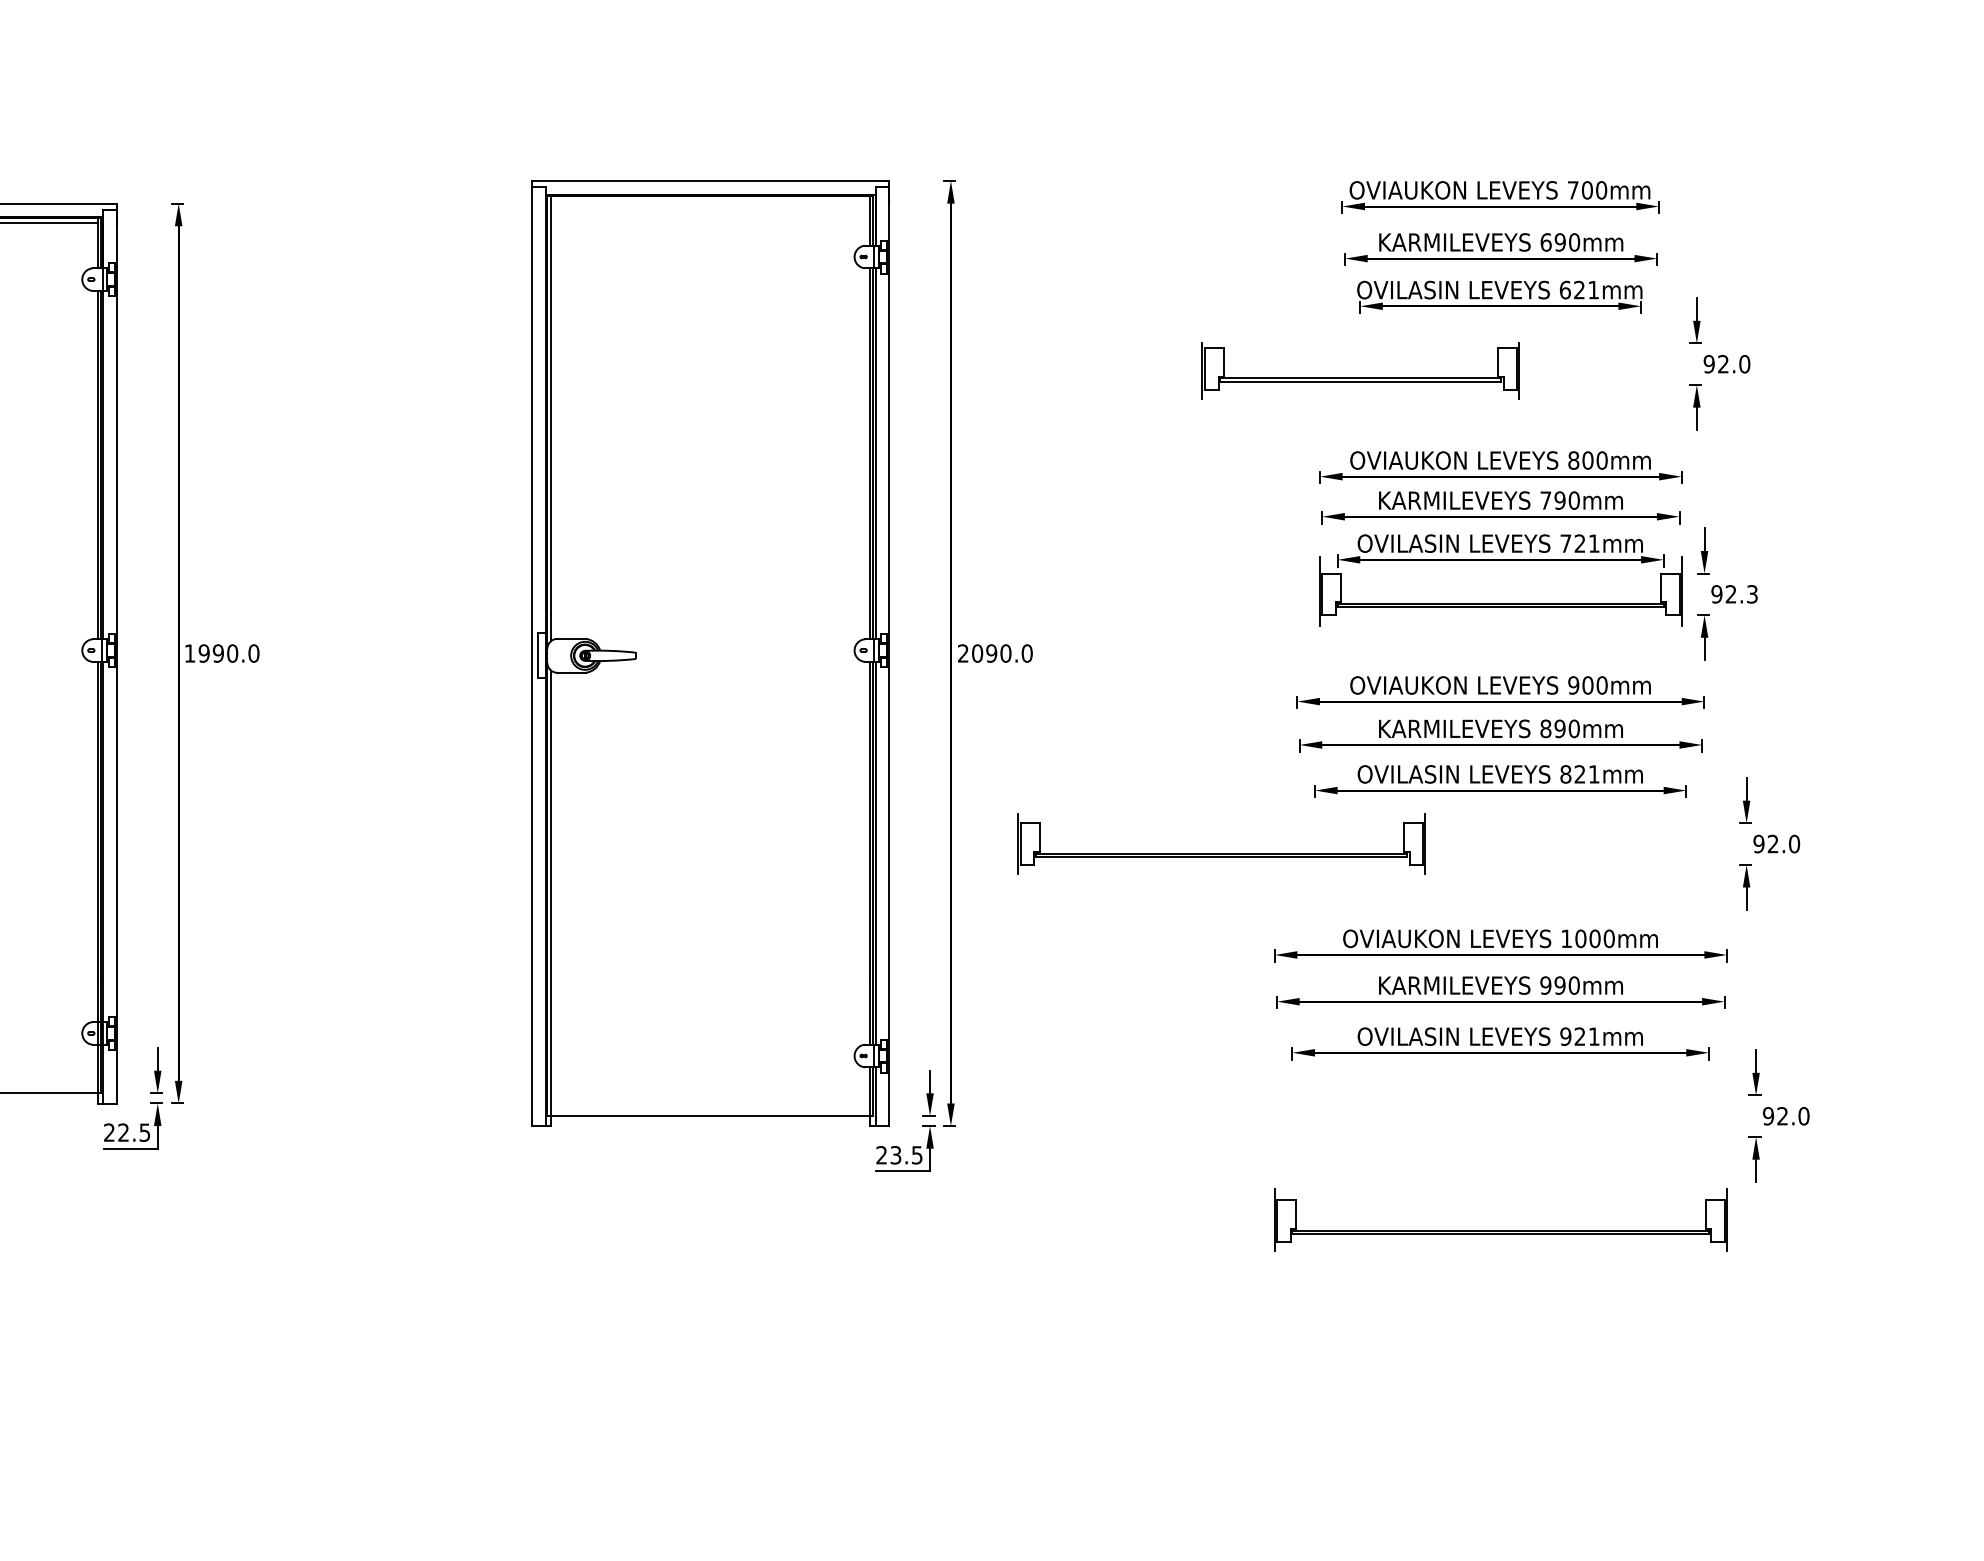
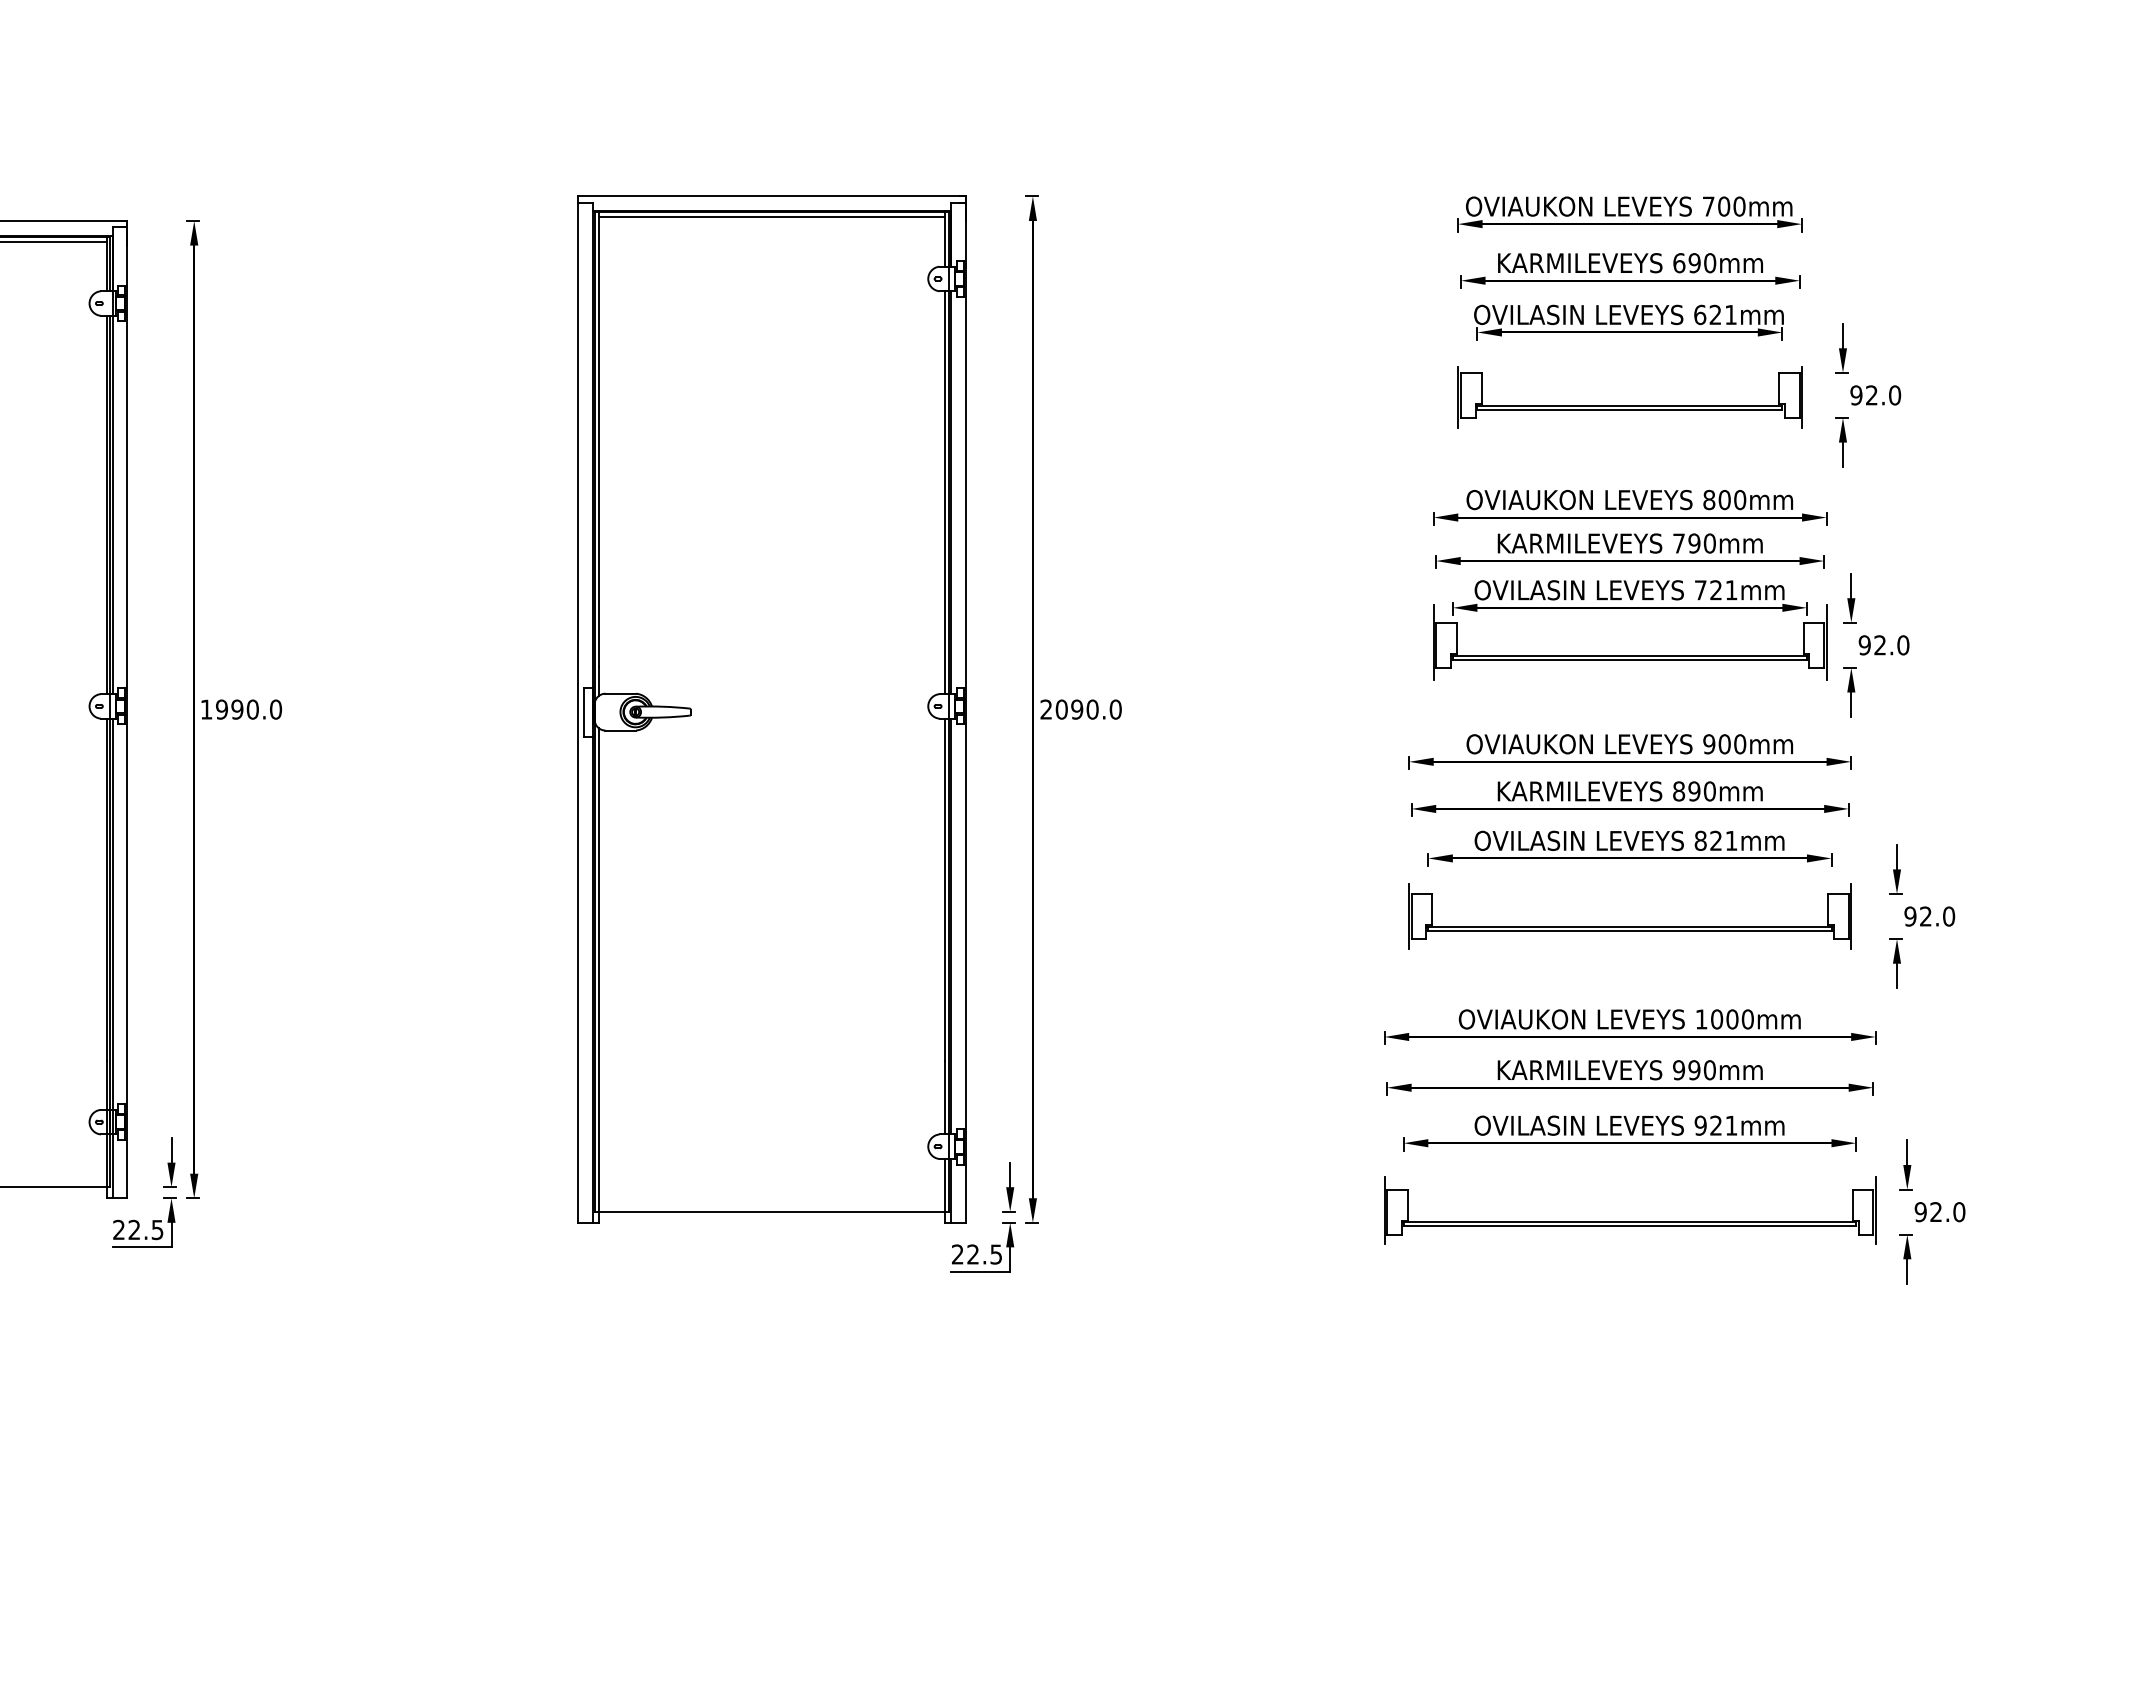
line: (710, 200) -> (771, 217), added
part: (1360, 378) -> (1629, 405), moved
text: (1752, 594) -> (1903, 645), 92.3 -> 92.0
part: (1221, 853) -> (1629, 926), moved
text: (895, 1155) -> (972, 1254), 23.5 -> 22.5
part: (1501, 1229) -> (1630, 1221), moved

